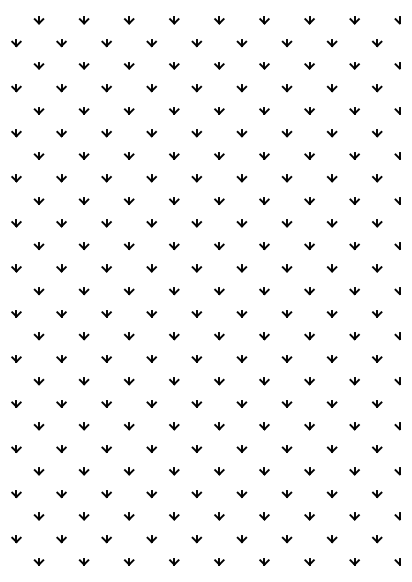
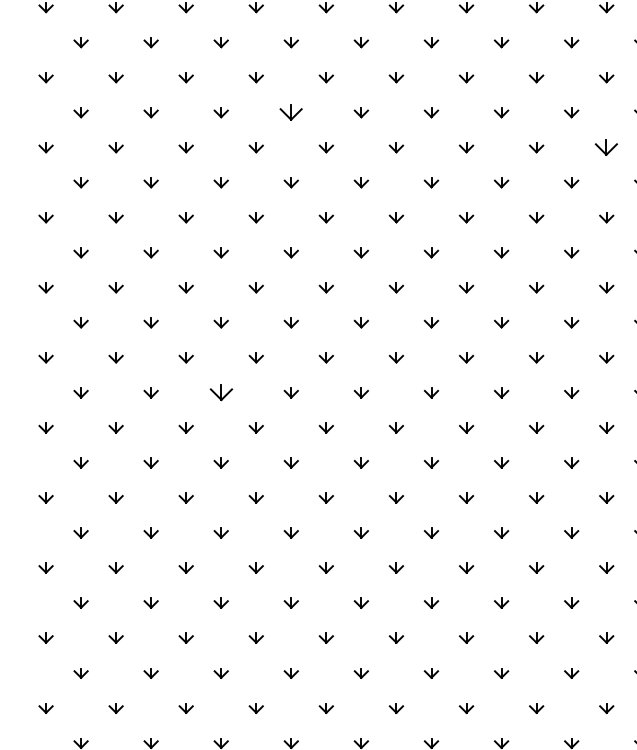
part: (174, 155) -> (291, 112), size x1.6
part: (377, 178) -> (607, 147), size x1.6
part: (128, 336) -> (220, 393), size x1.6

